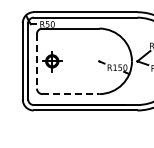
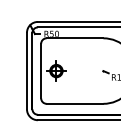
line: (36, 61) -> (40, 71), dashed -> solid
line: (71, 94) -> (75, 104), dashed -> solid

